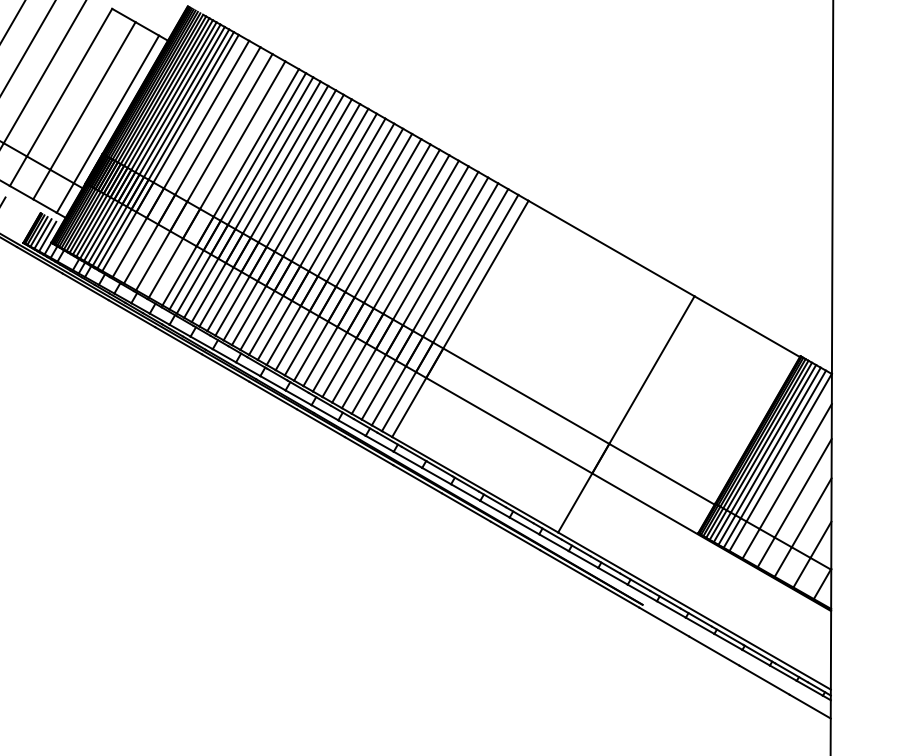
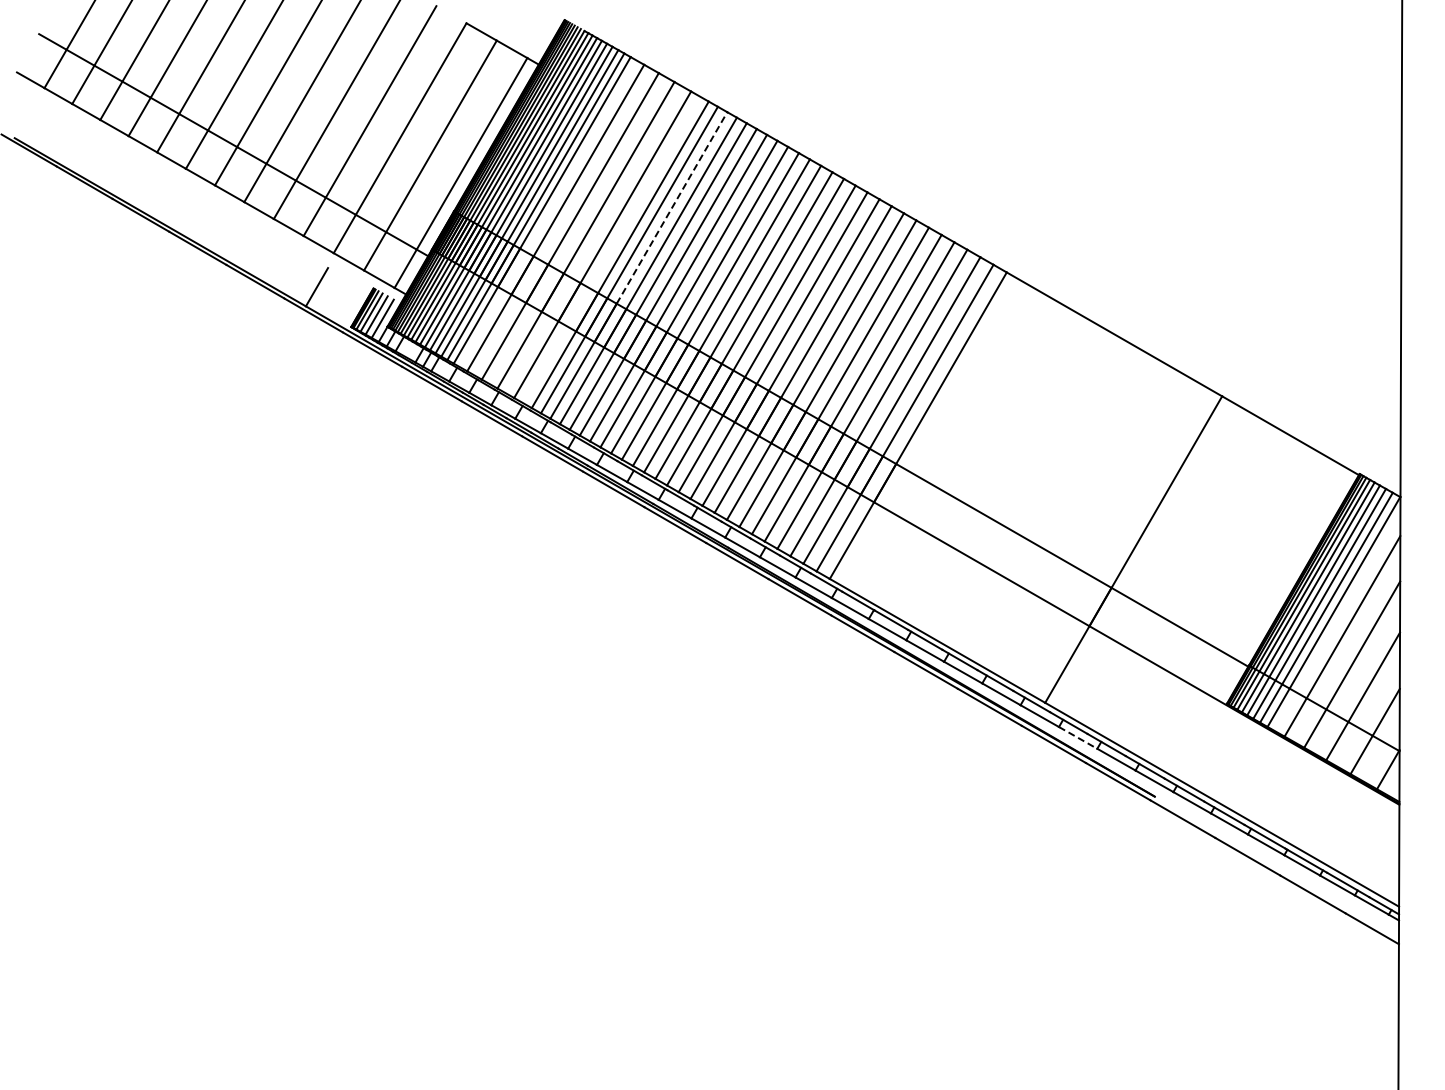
line: (270, 150) -> (672, 207), solid -> dashed
line: (583, 559) -> (1078, 738), solid -> dashed

